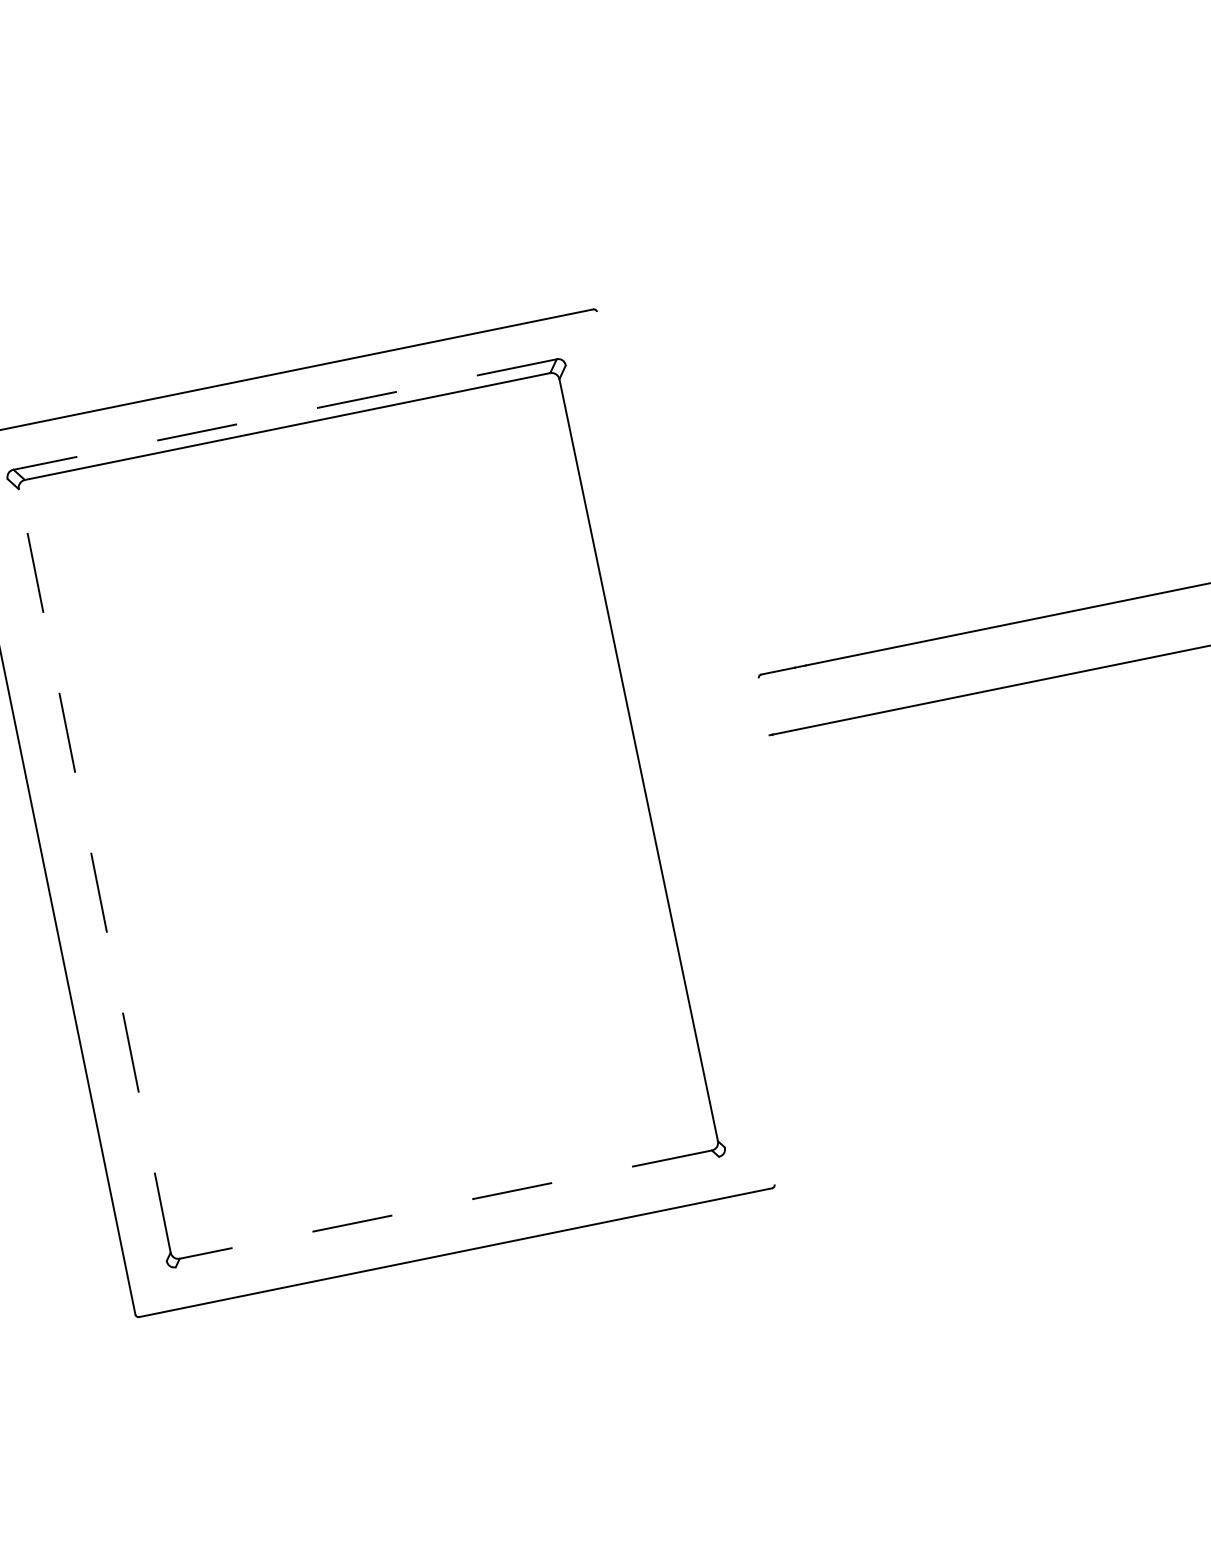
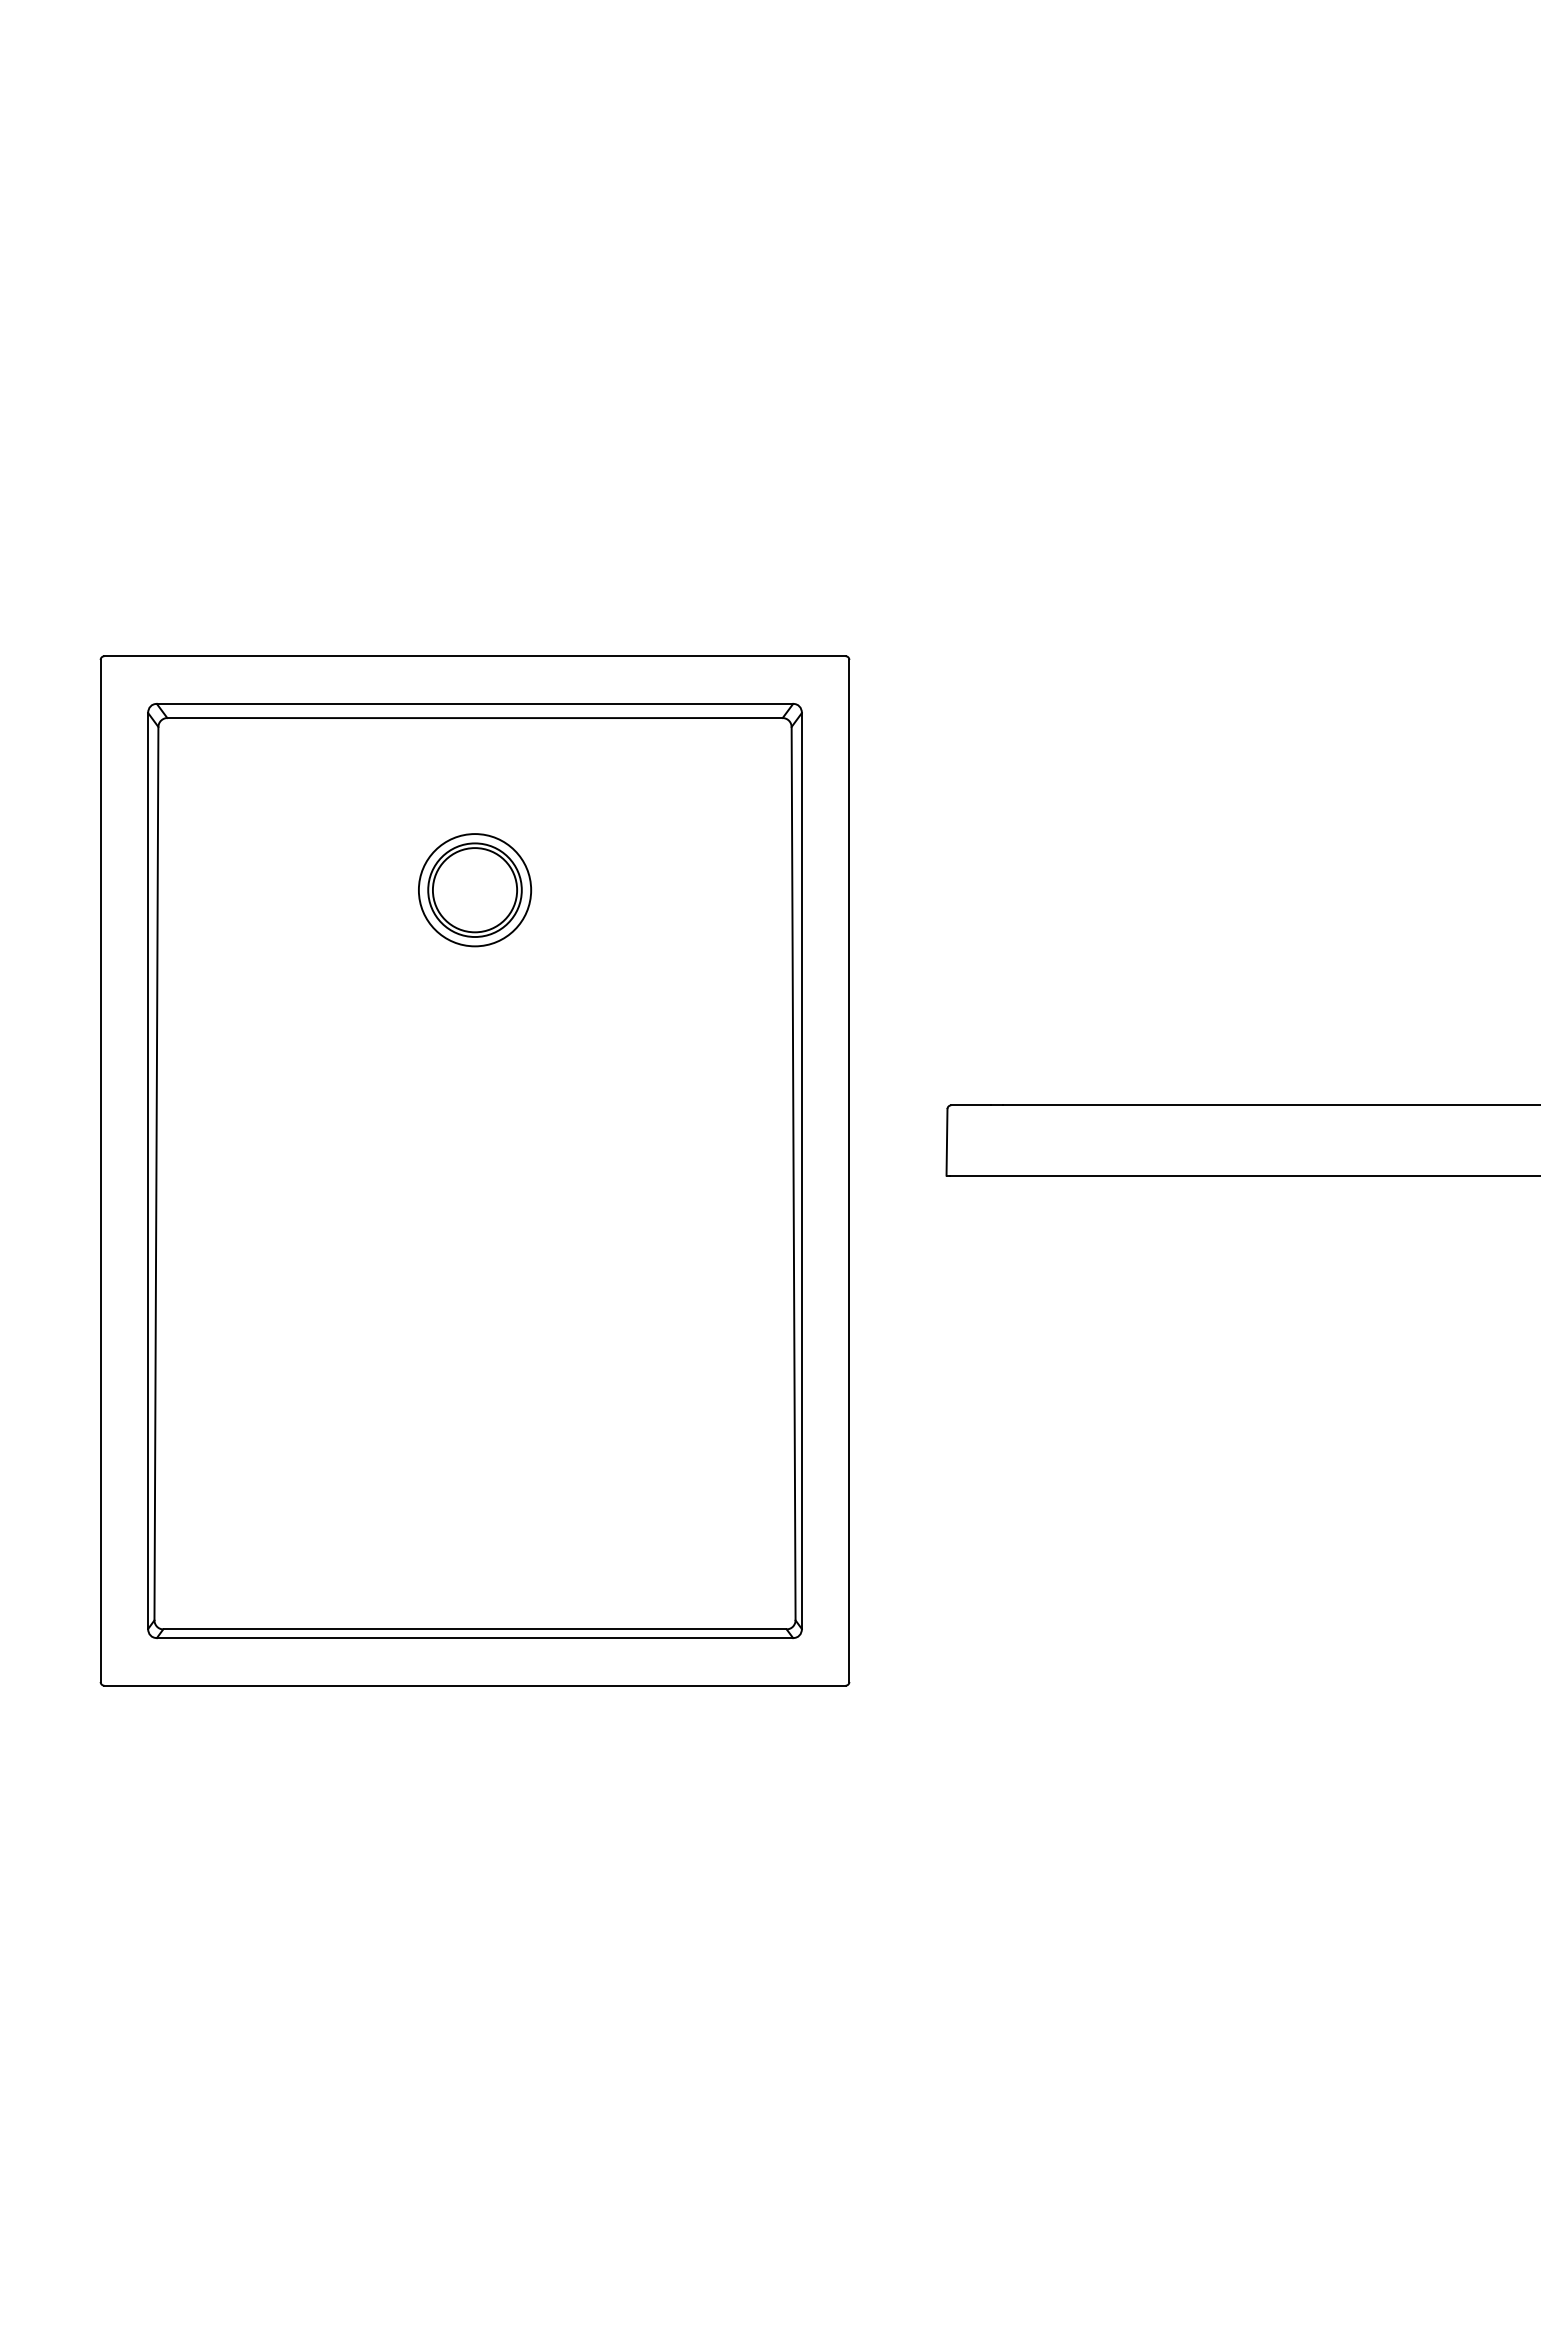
line: (284, 414) -> (474, 703), dashed -> solid
part: (317, 573) -> (475, 890), added
line: (763, 707) -> (946, 1142), added
line: (685, 747) -> (849, 1170), added
line: (644, 756) -> (801, 1170), added
line: (87, 869) -> (148, 1170), added
line: (94, 869) -> (156, 1172), dashed -> solid
line: (445, 1204) -> (474, 1629), dashed -> solid
line: (447, 1212) -> (474, 1638), added

